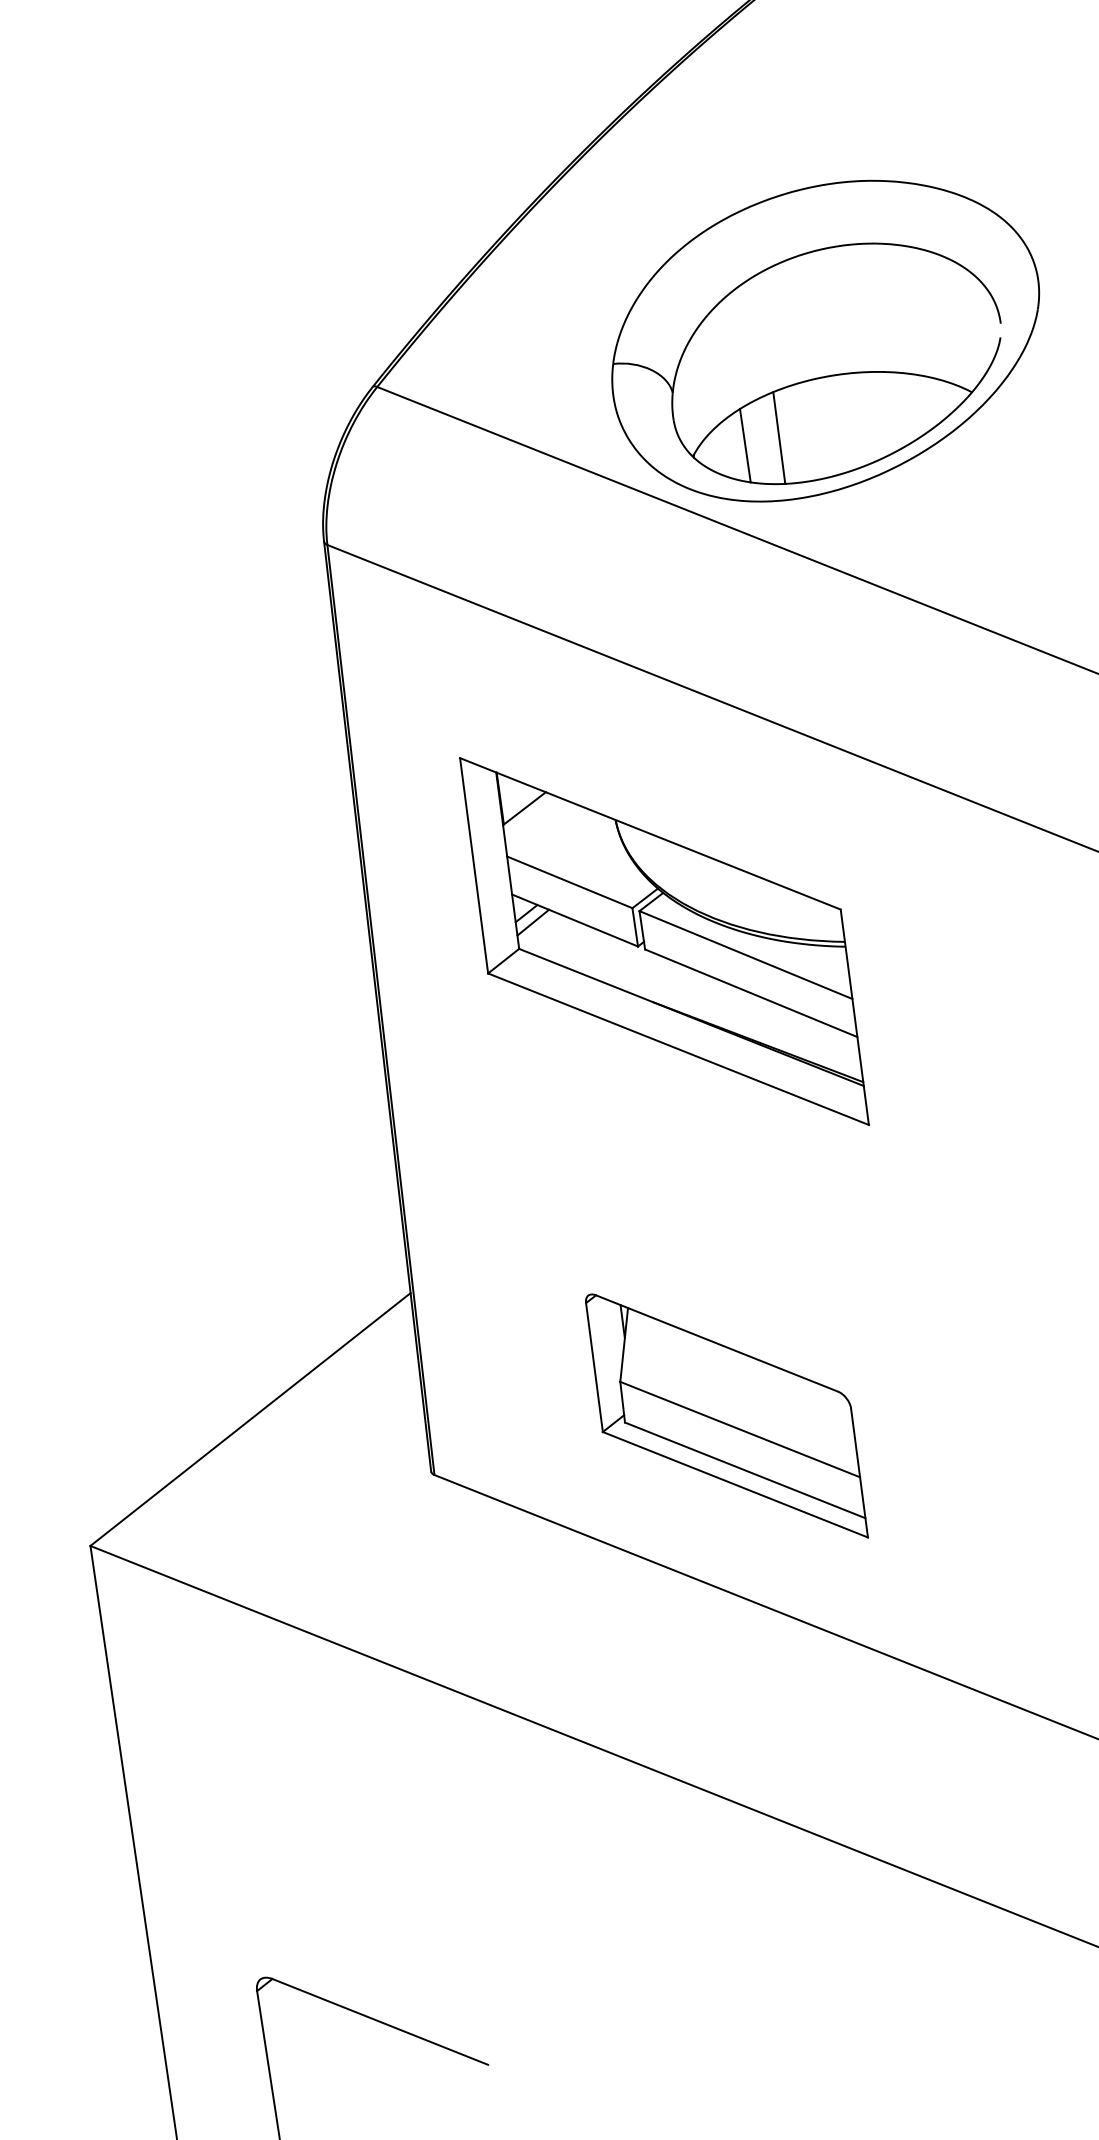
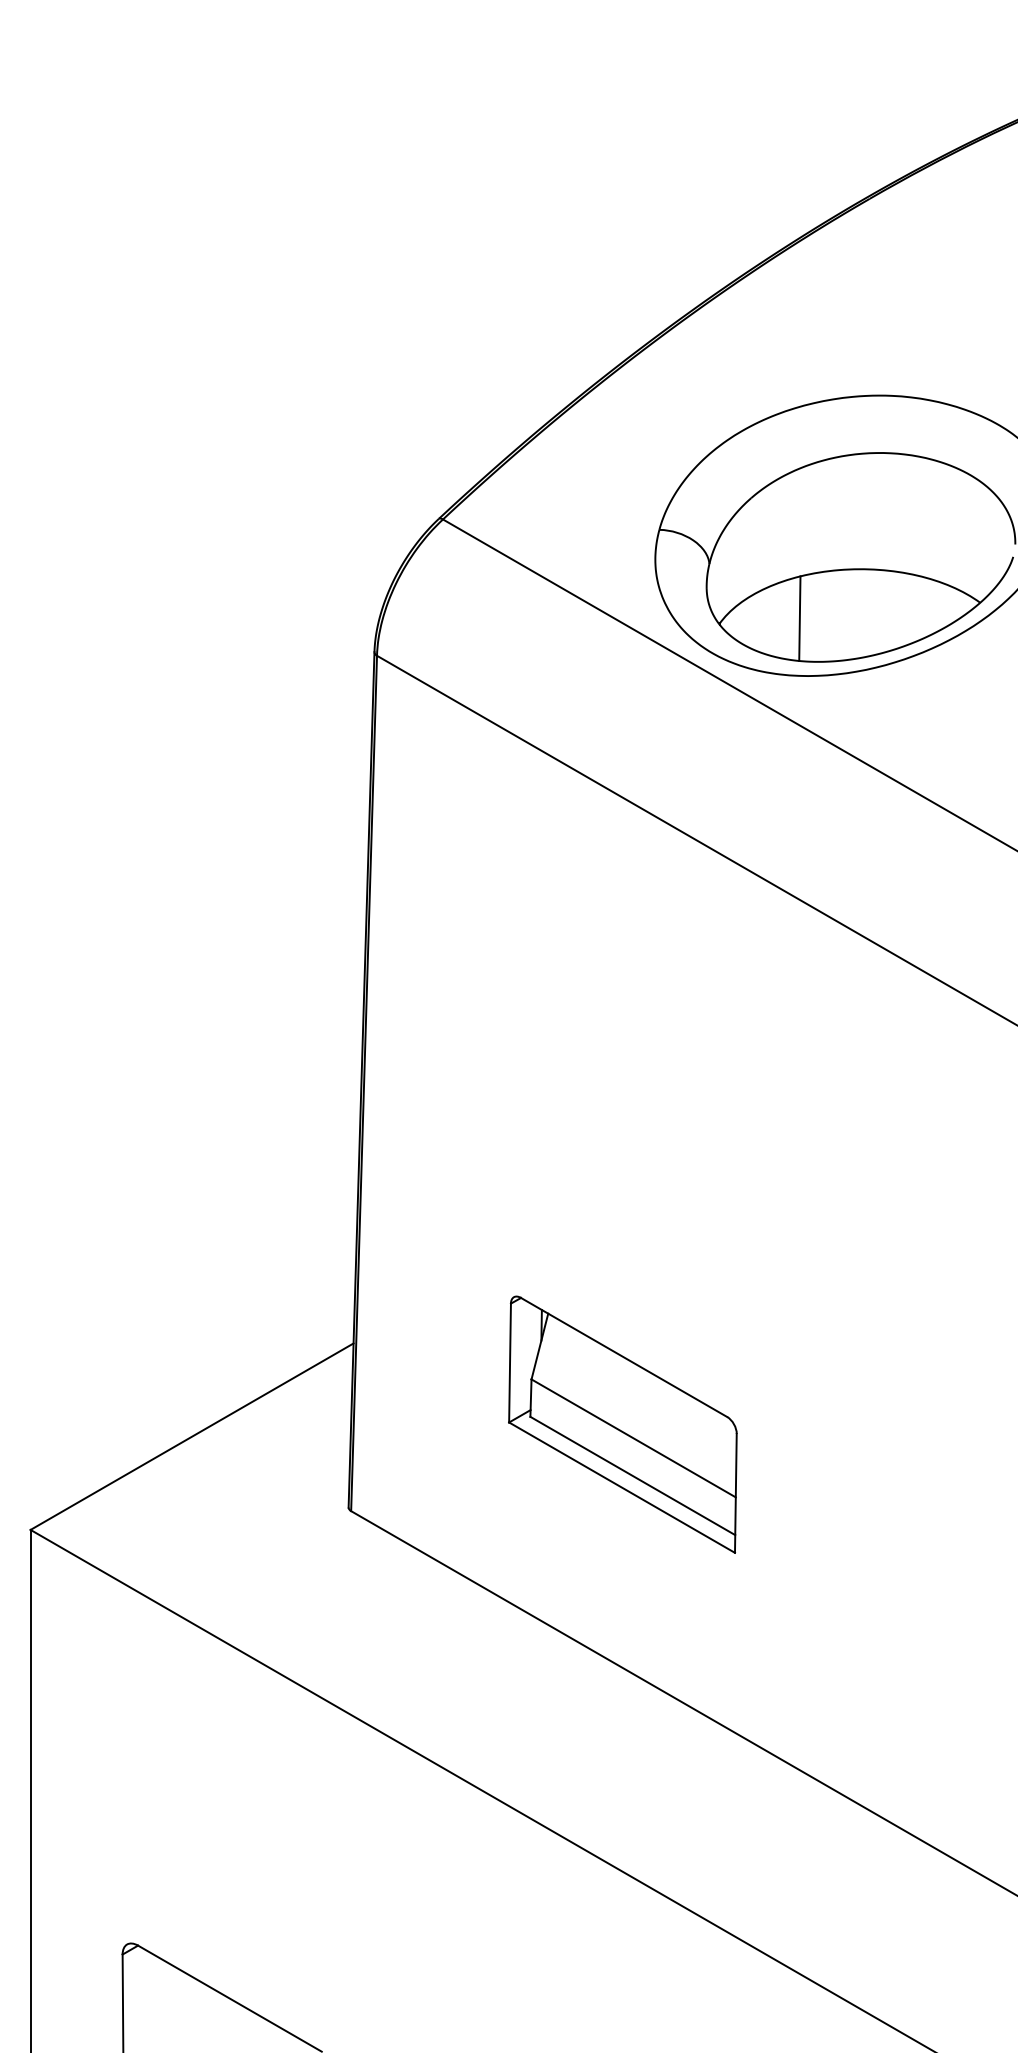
line: (745, 446) -> (768, 621), removed
part: (664, 941) -> (629, 1058), removed
part: (725, 1416) -> (622, 1424), moved

